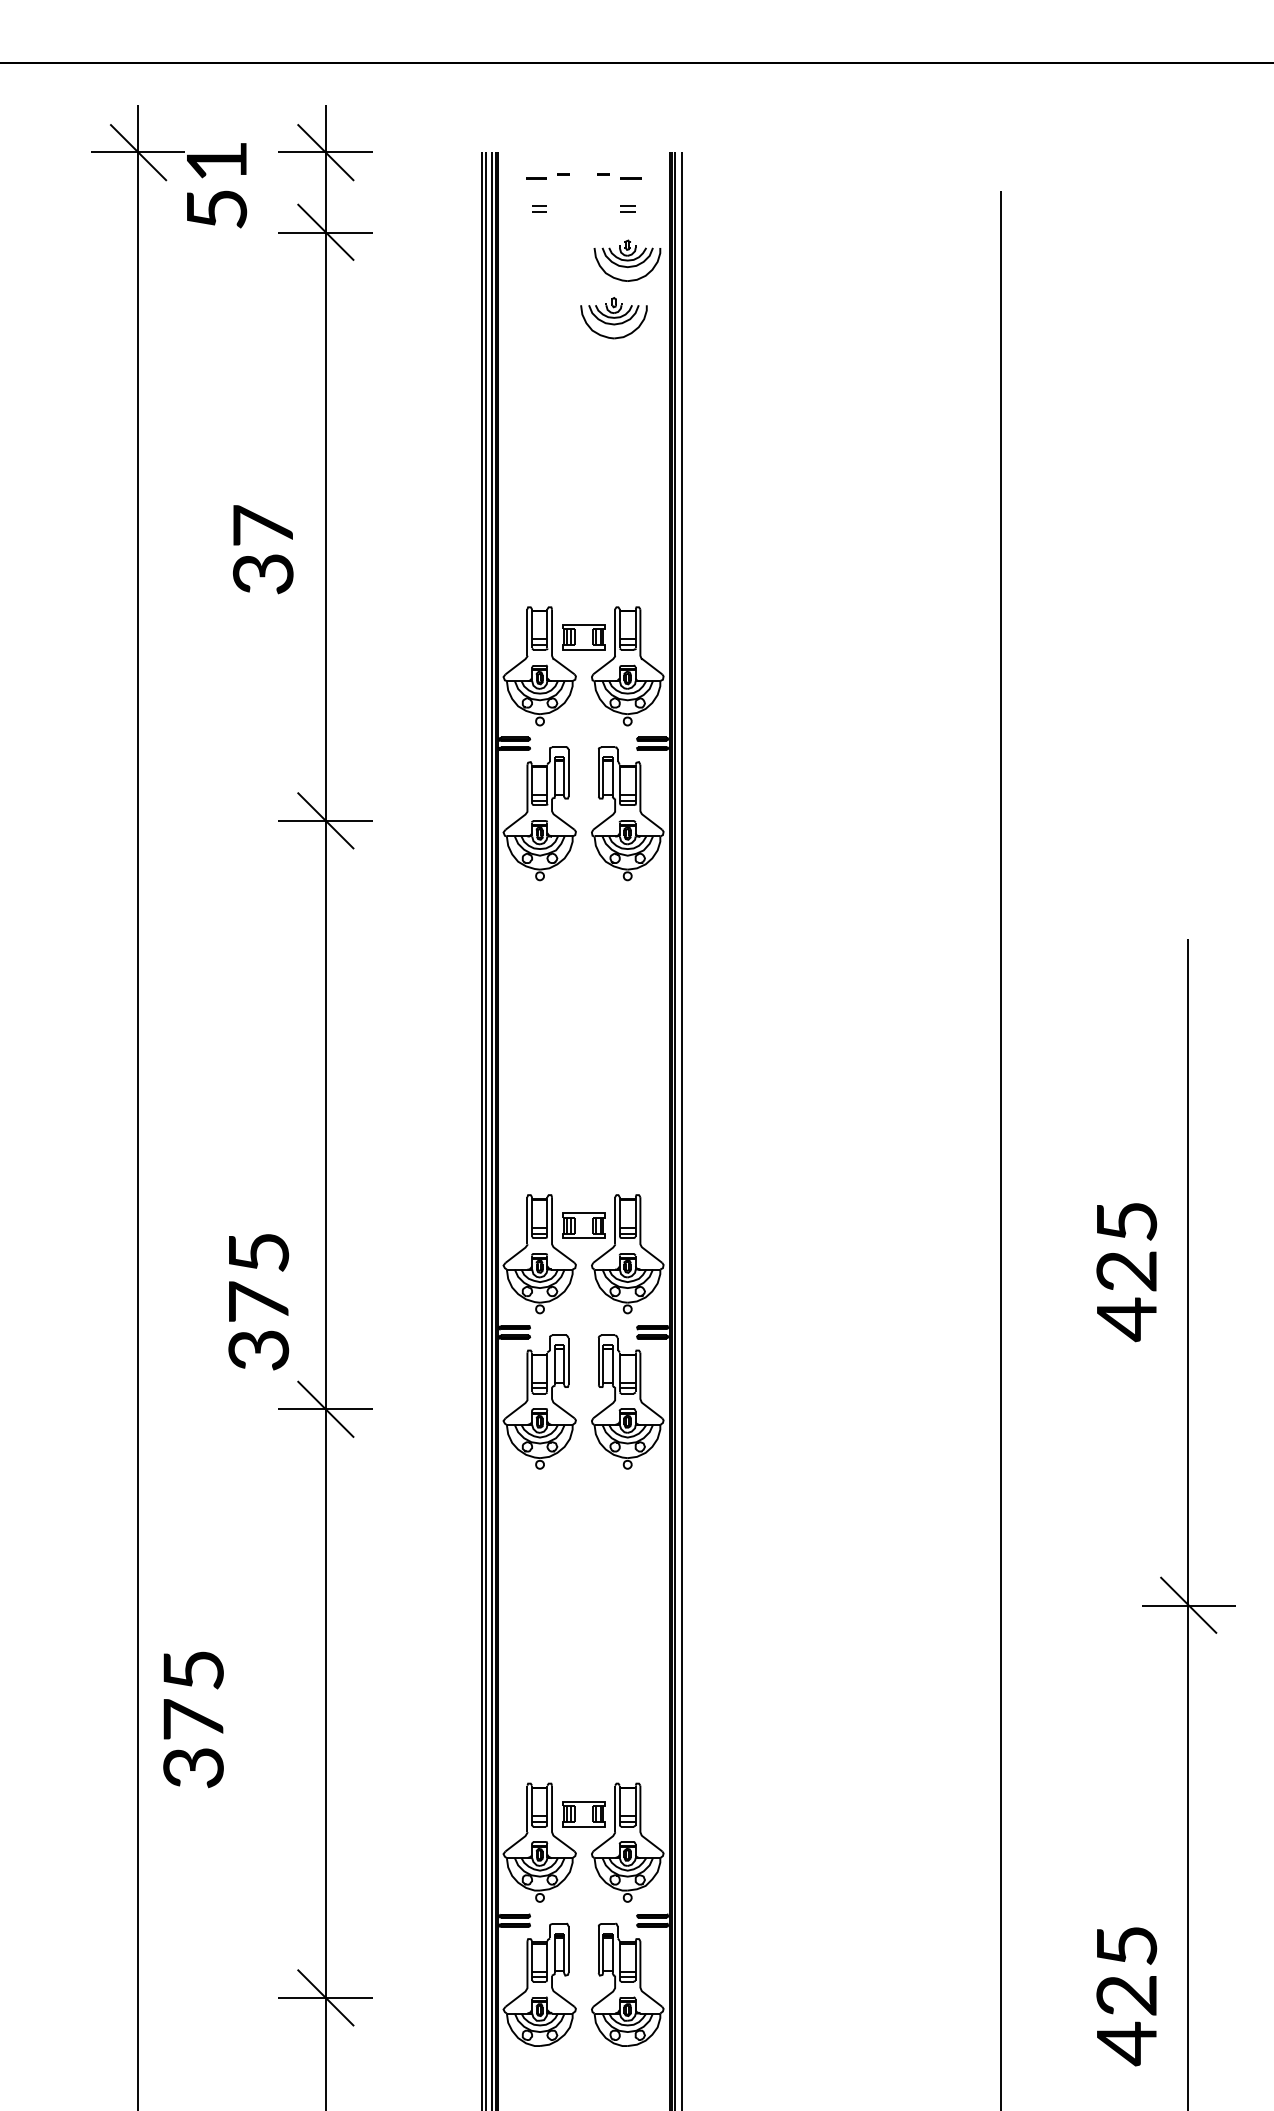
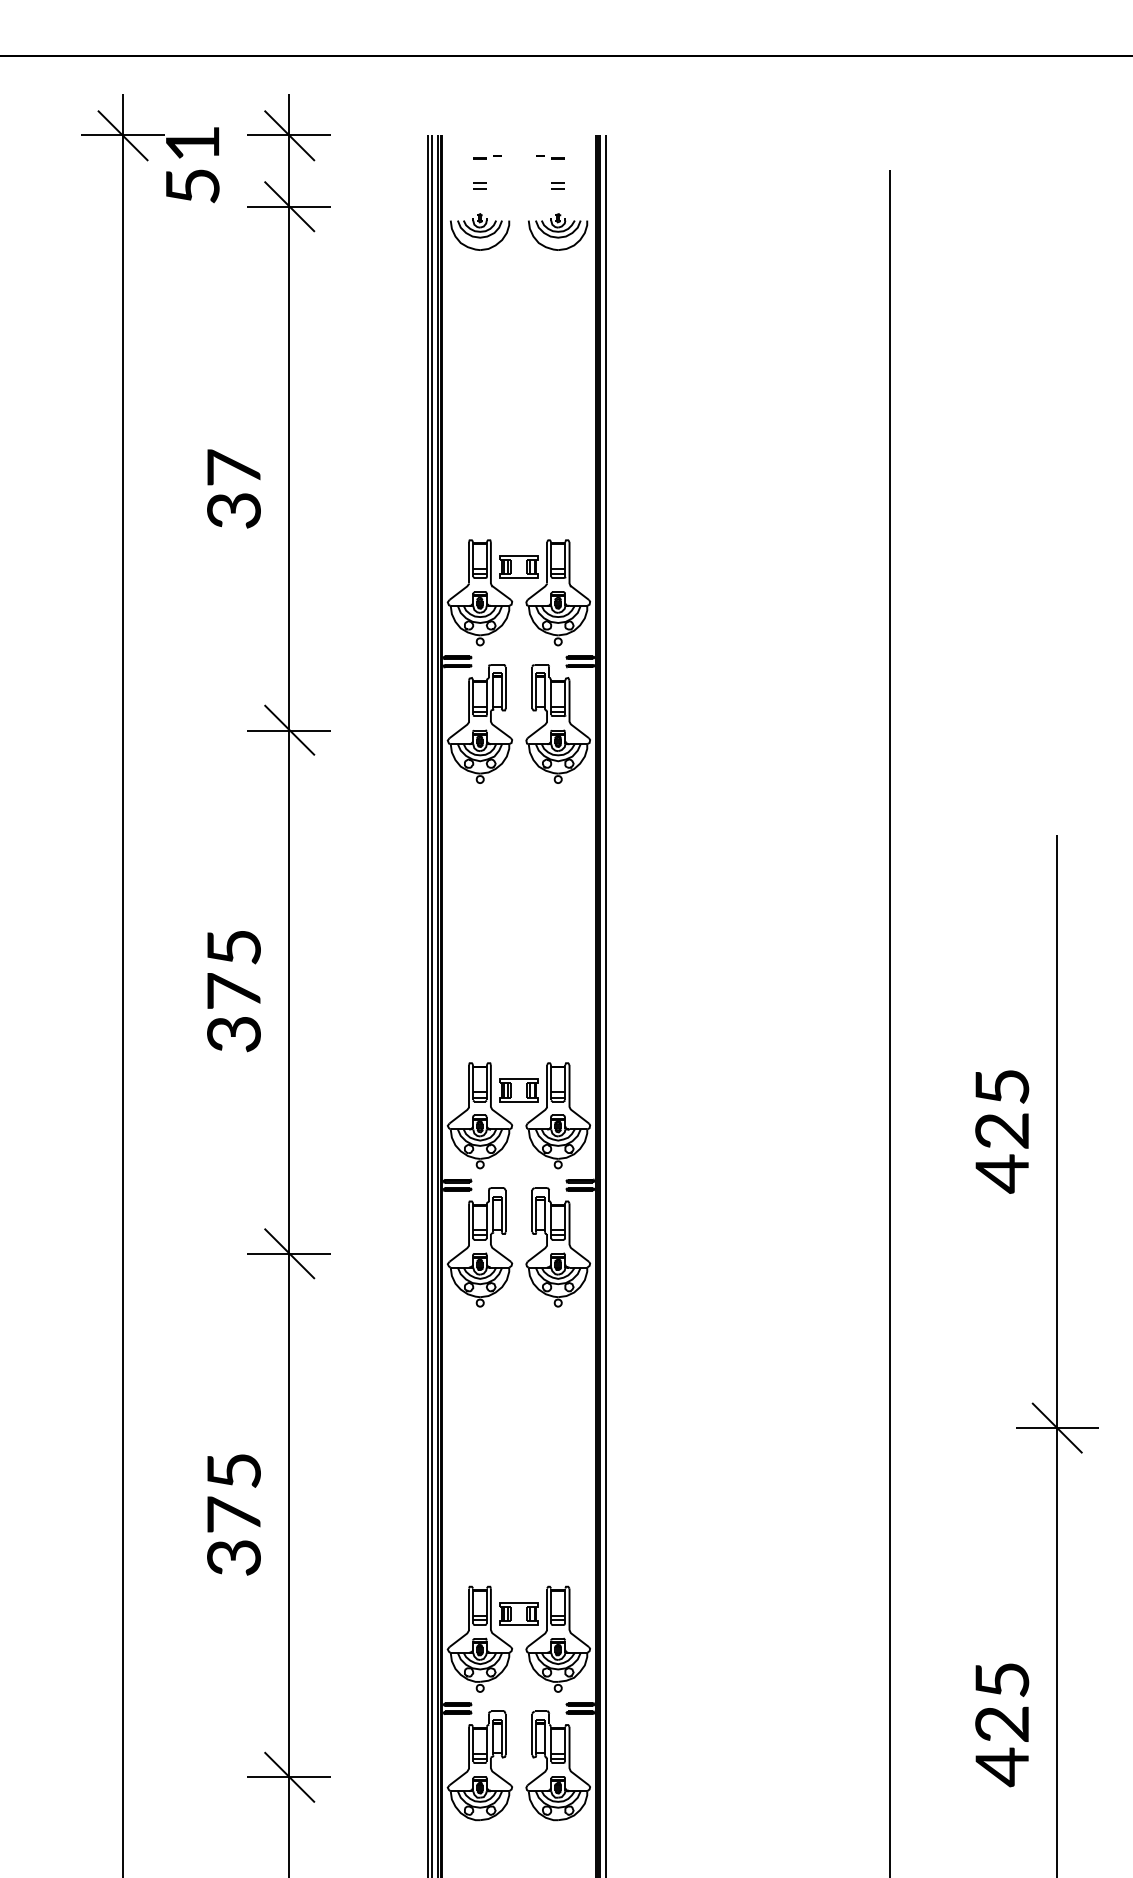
part: (548, 177) -> (487, 157), size x0.71
part: (619, 177) -> (550, 157), size x0.71
part: (614, 317) -> (480, 231), moved
text: (258, 1302) -> (233, 991), moved
text: (192, 1719) -> (233, 1514), moved
text: (1127, 1996) -> (1002, 1725), moved

